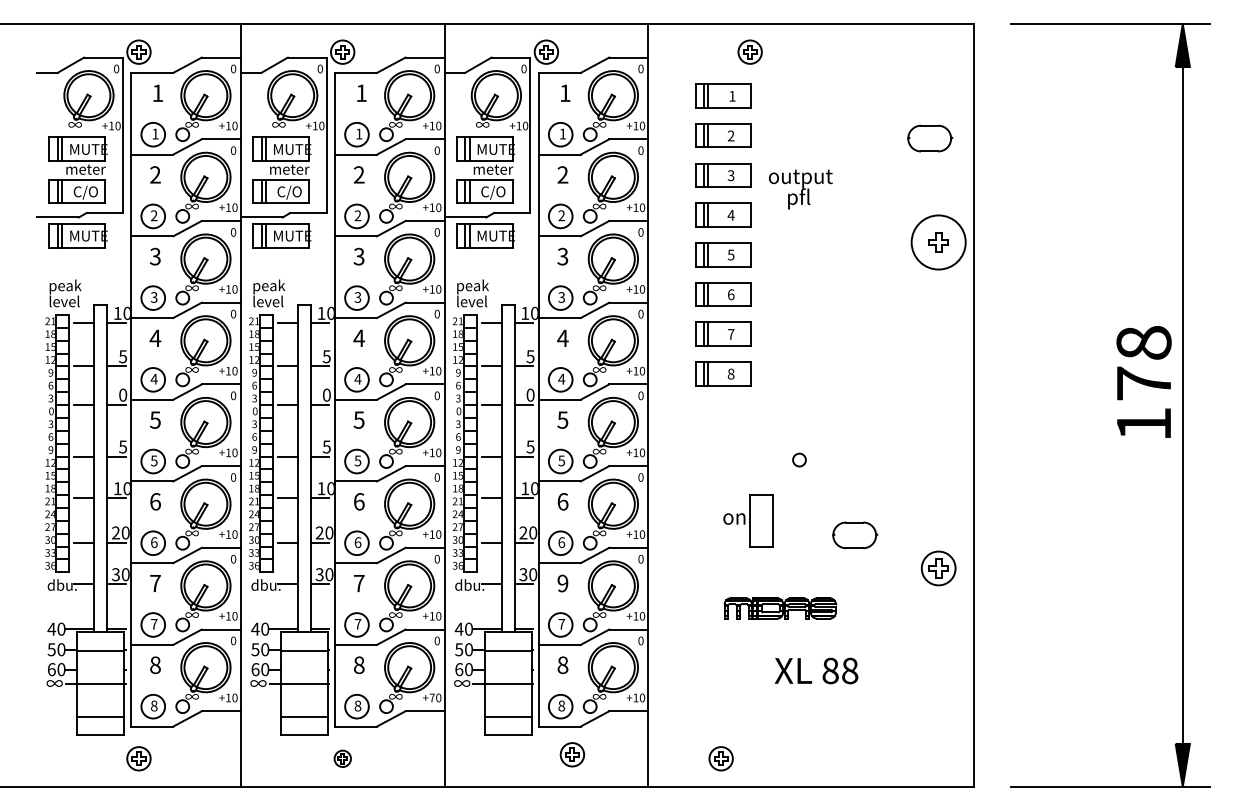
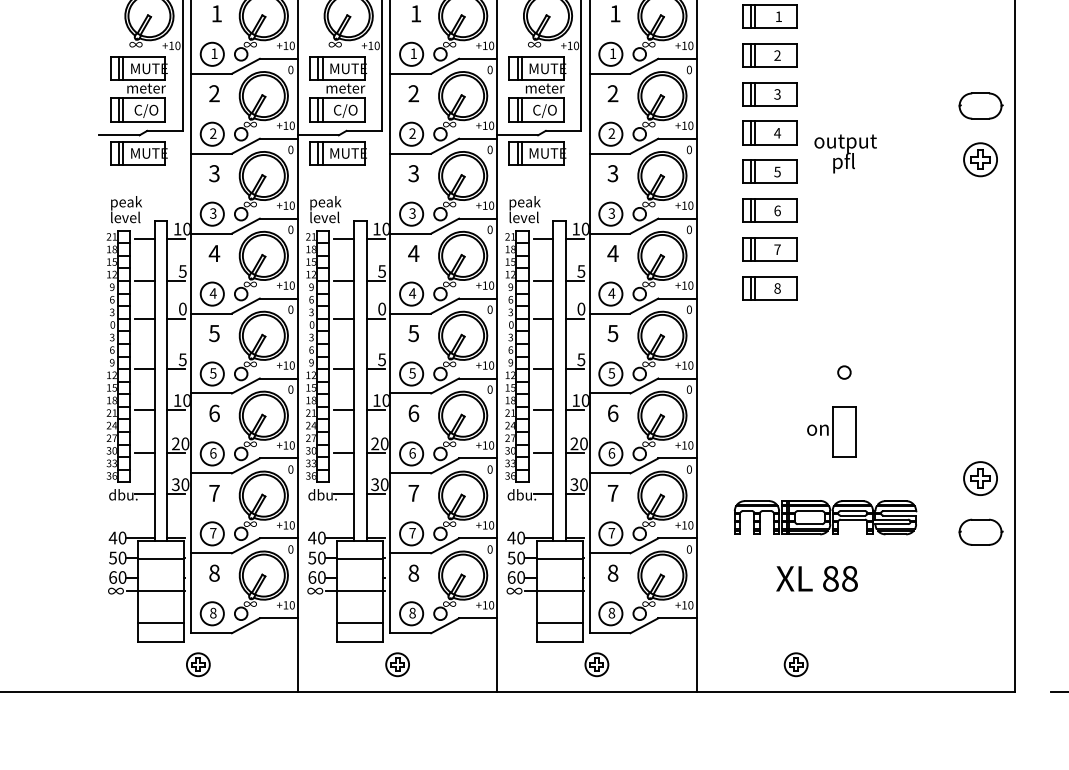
part: (930, 138) -> (981, 105), moved
text: (800, 189) -> (845, 153), moved
circle: (938, 242) -> (980, 159), size x0.62
part: (748, 520) -> (831, 431), moved
part: (855, 535) -> (981, 532), moved
text: (562, 583) -> (612, 493), 9 -> 7
part: (780, 608) -> (825, 517), size x1.67
text: (816, 670) -> (817, 578), moved
text: (431, 697) -> (484, 604), +70 -> +10
part: (571, 754) -> (595, 664), moved
part: (342, 758) -> (397, 664), size x1.43
part: (720, 758) -> (795, 664), moved

